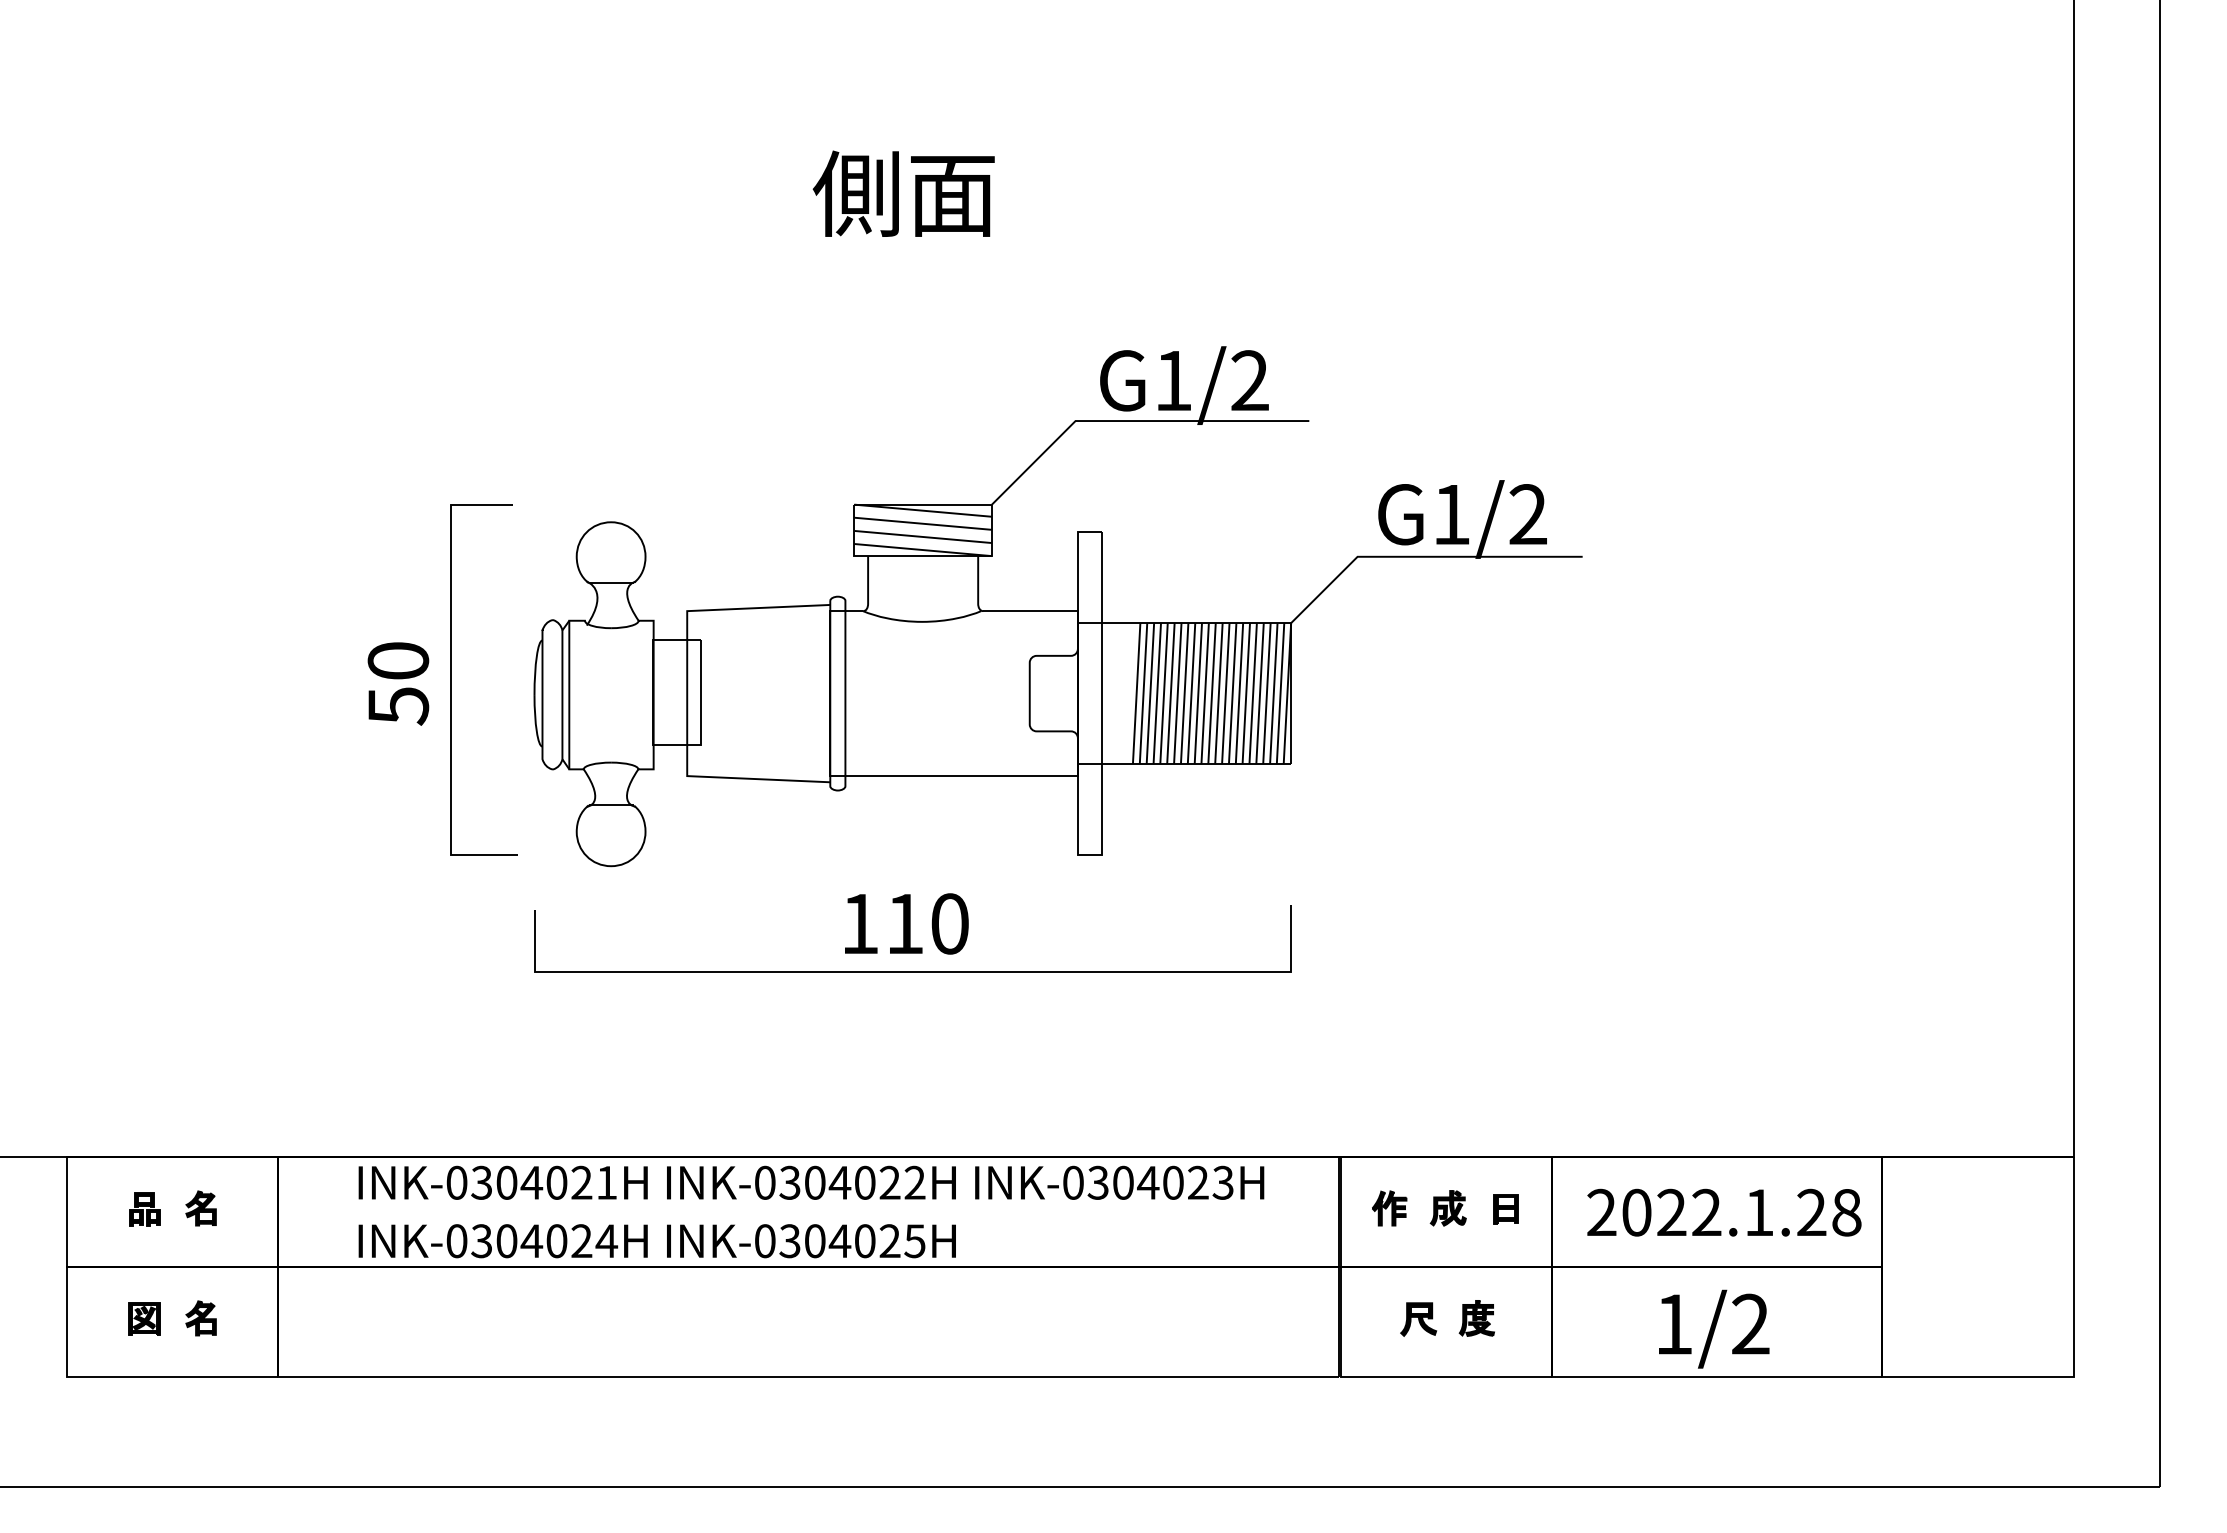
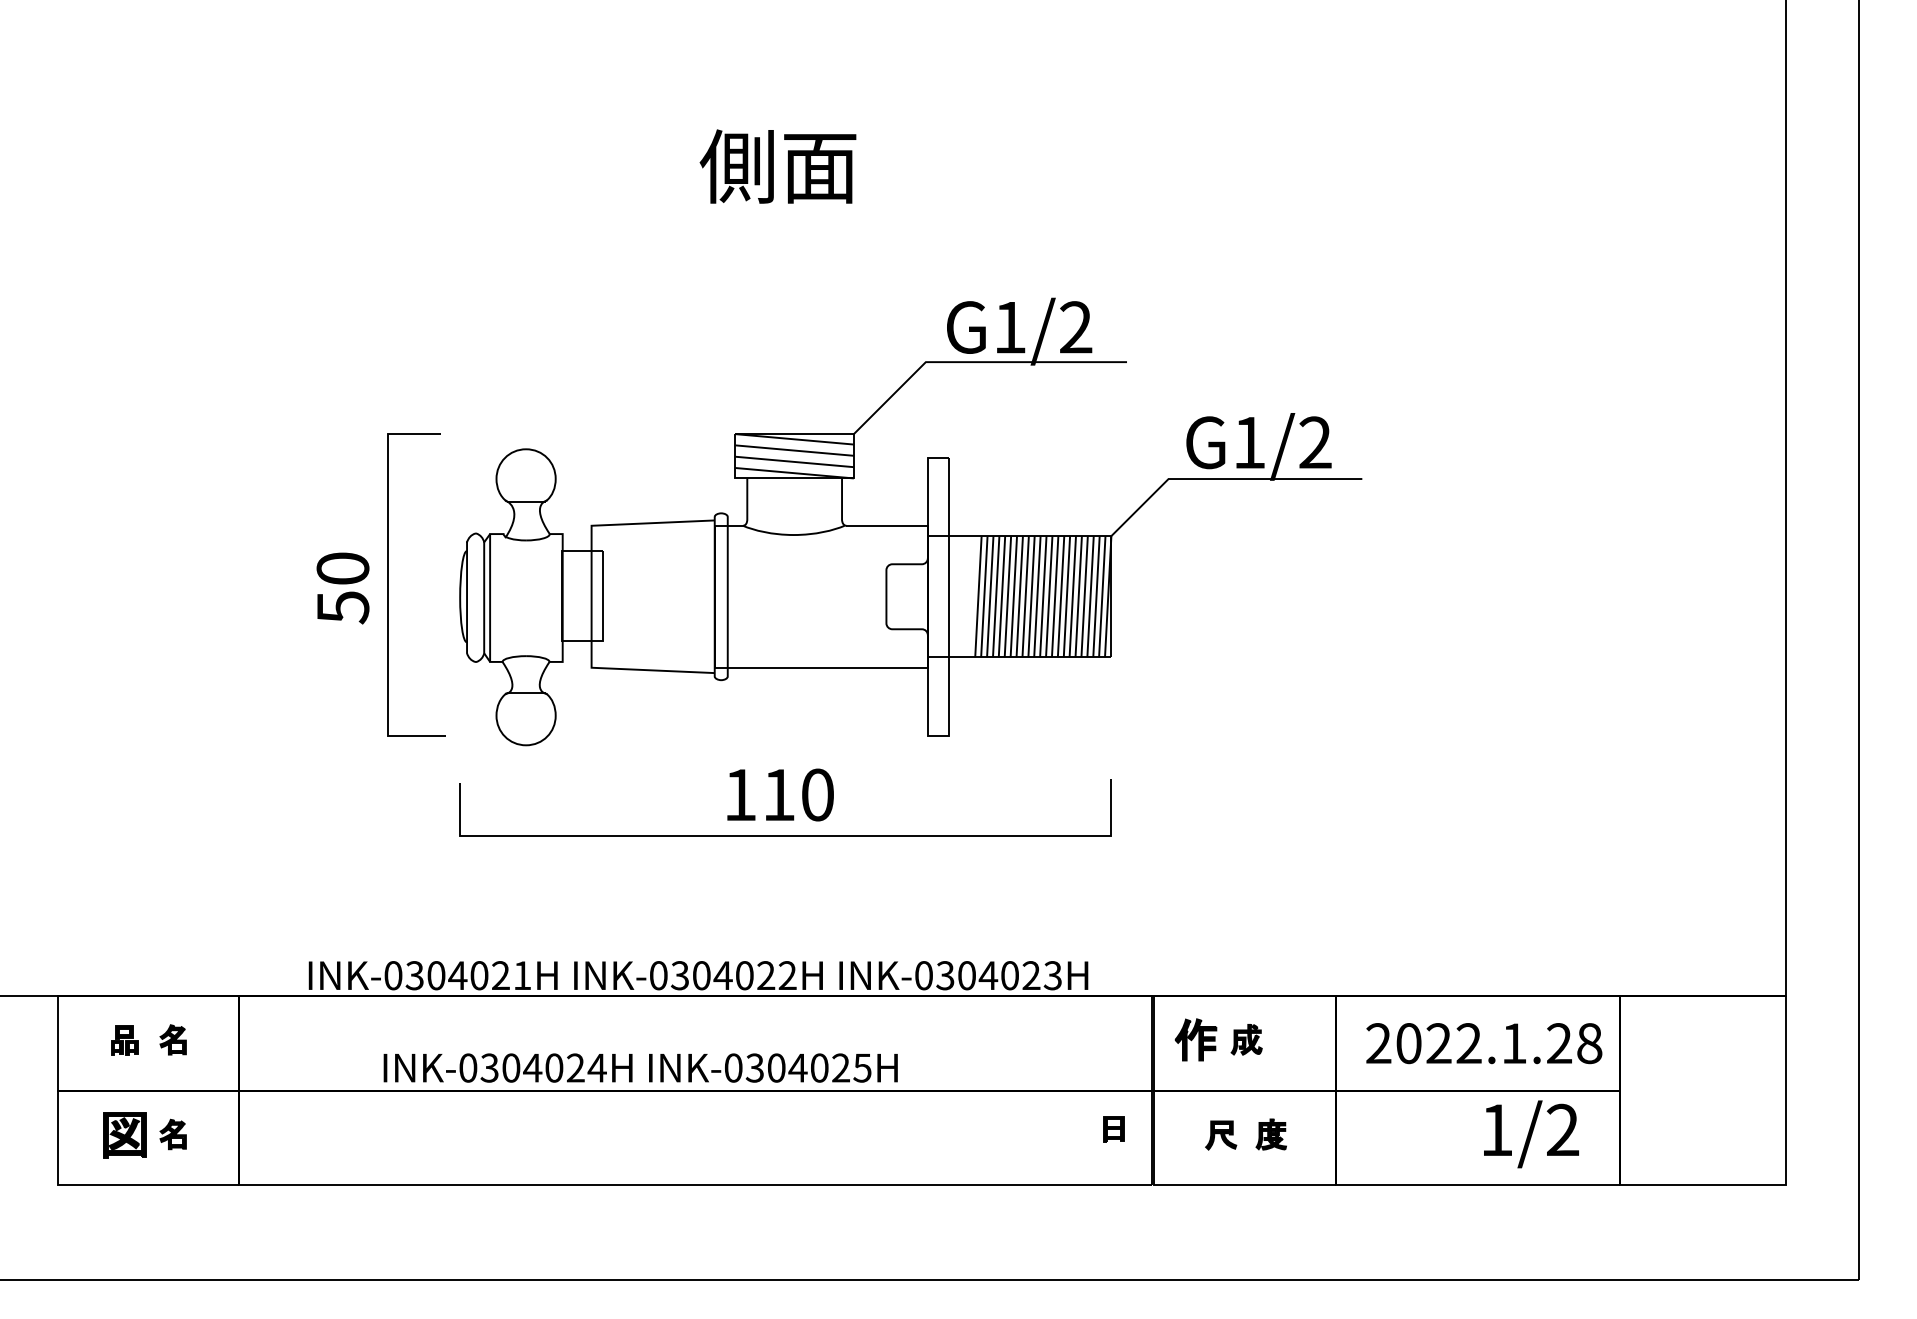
text: (811, 1182) -> (698, 975), moved
part: (1389, 1208) -> (1196, 1039), size x1.4
part: (1505, 1209) -> (1113, 1129), moved
text: (656, 1241) -> (640, 1068), moved
part: (144, 1318) -> (124, 1134), size x1.6
text: (1714, 1328) -> (1531, 1133), moved

